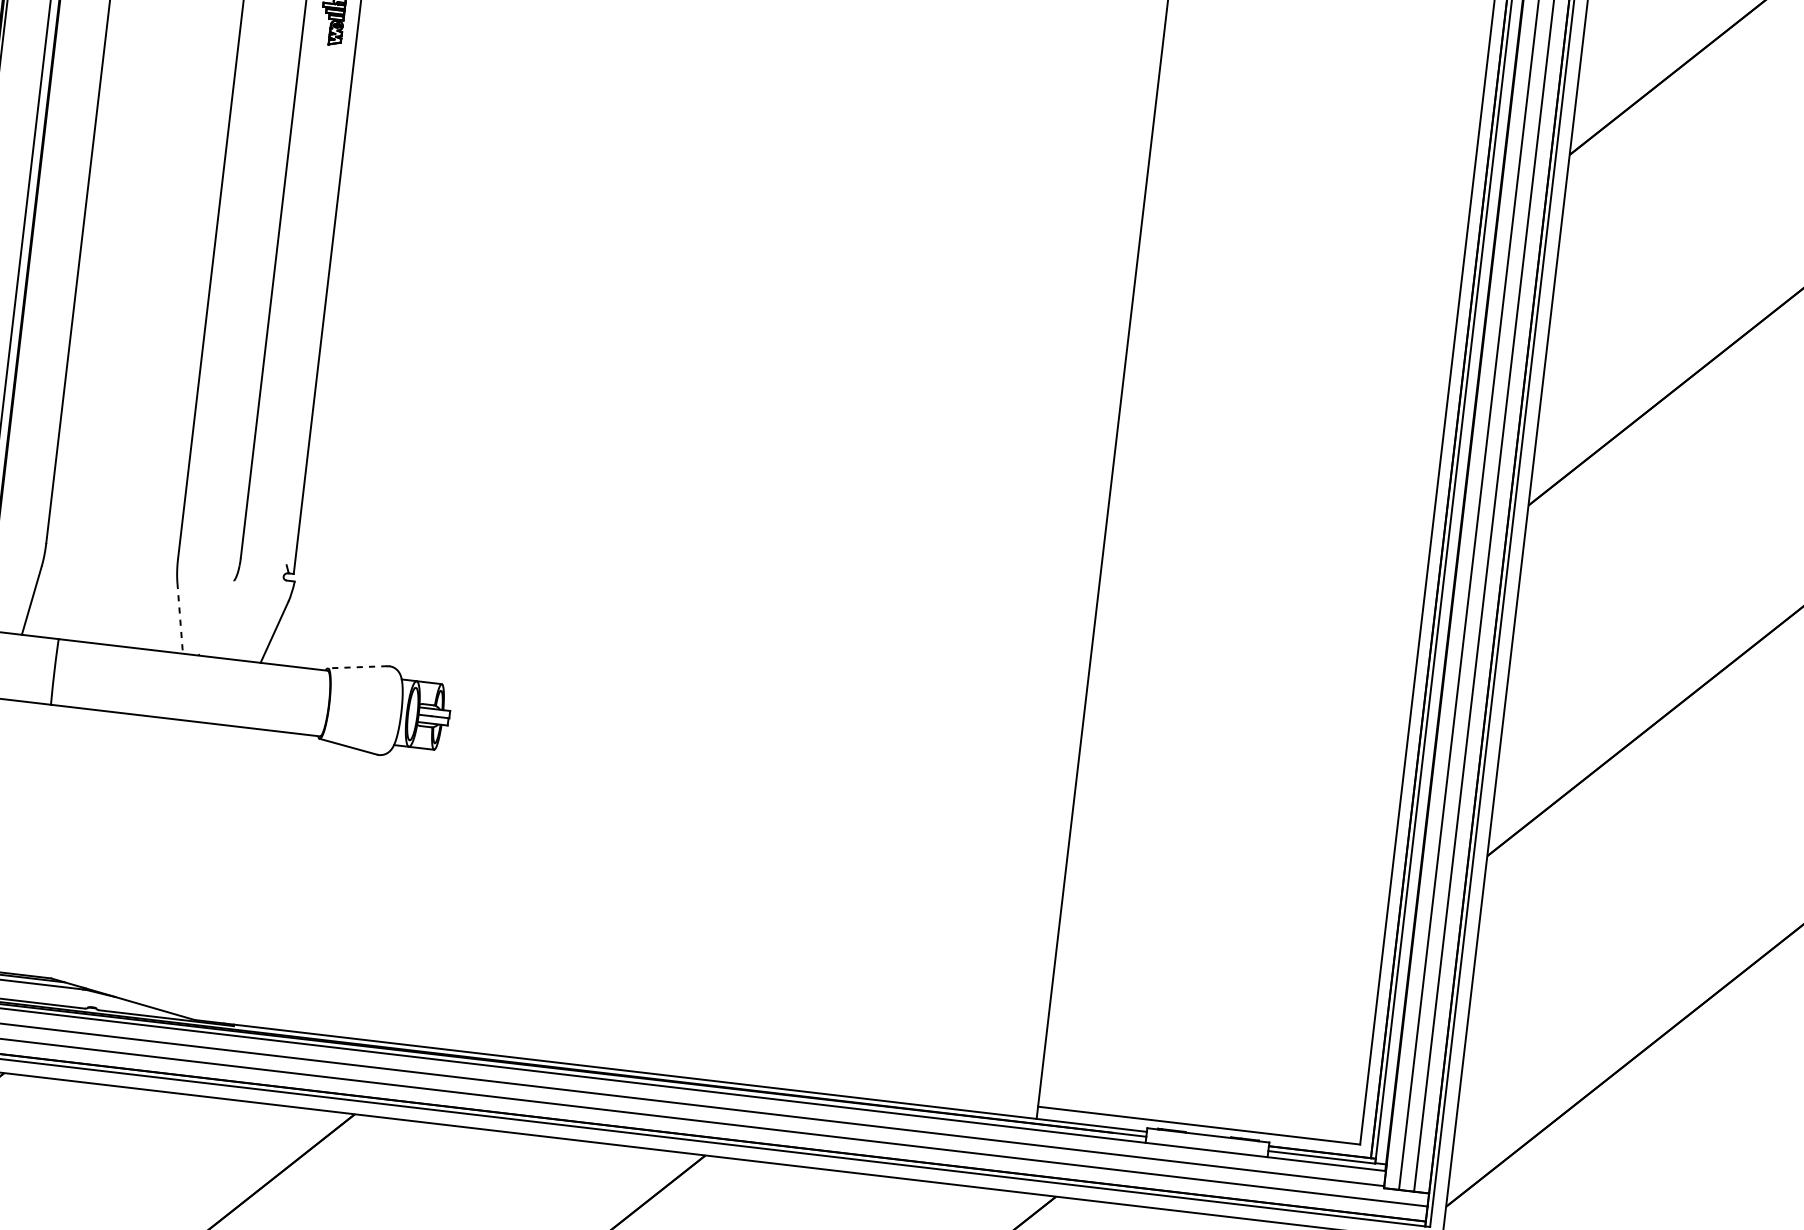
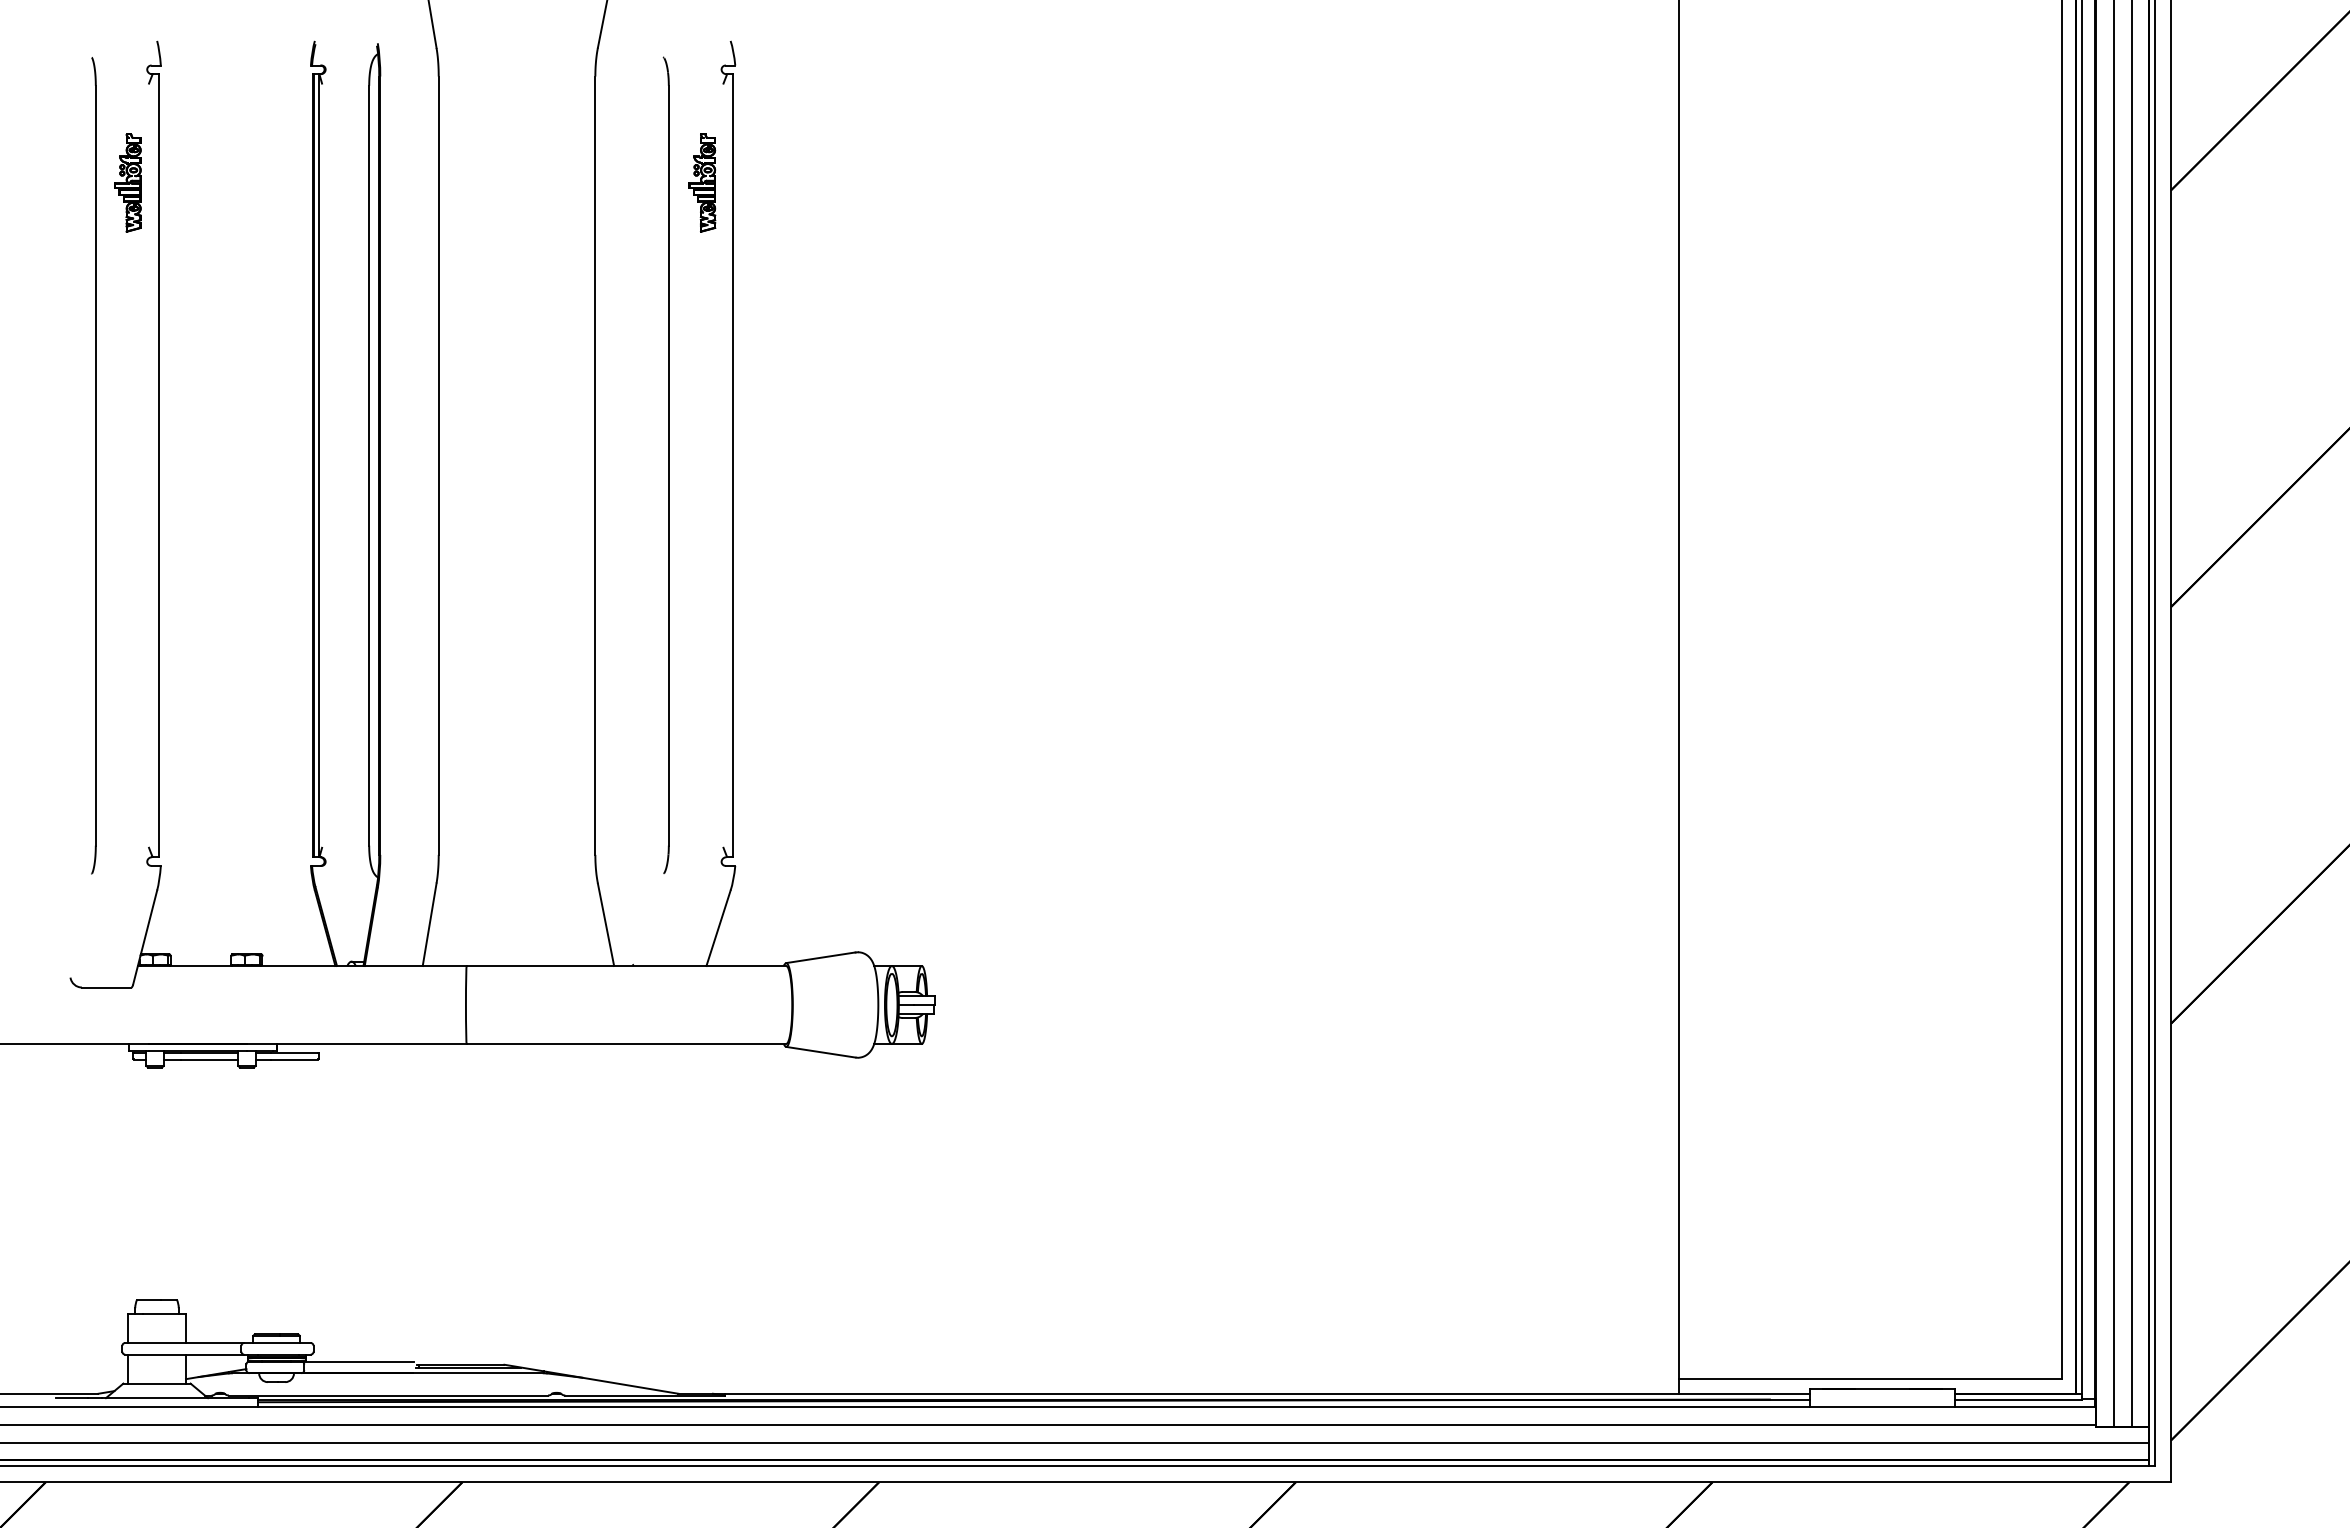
line: (180, 618) -> (606, 924), dashed -> solid
line: (357, 666) -> (820, 957), dashed -> solid

